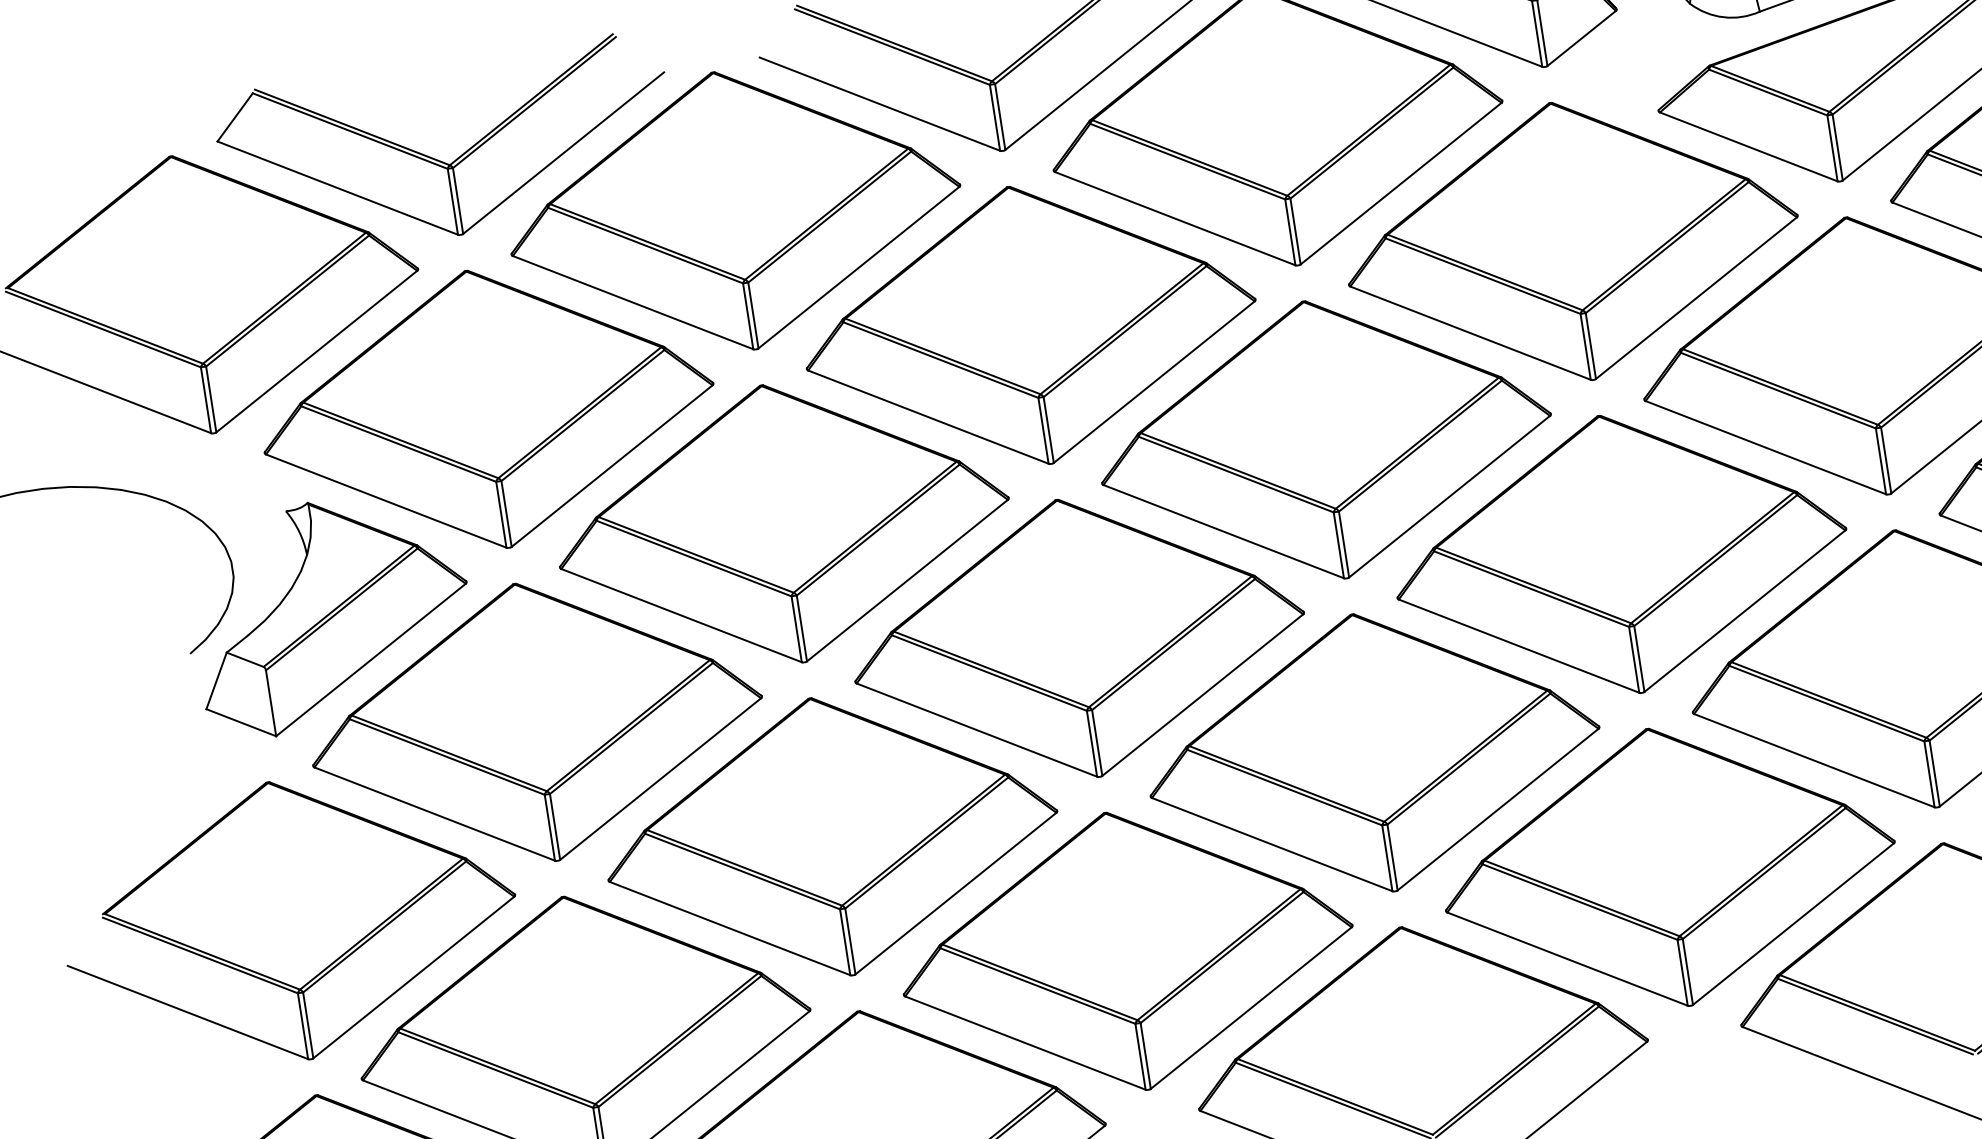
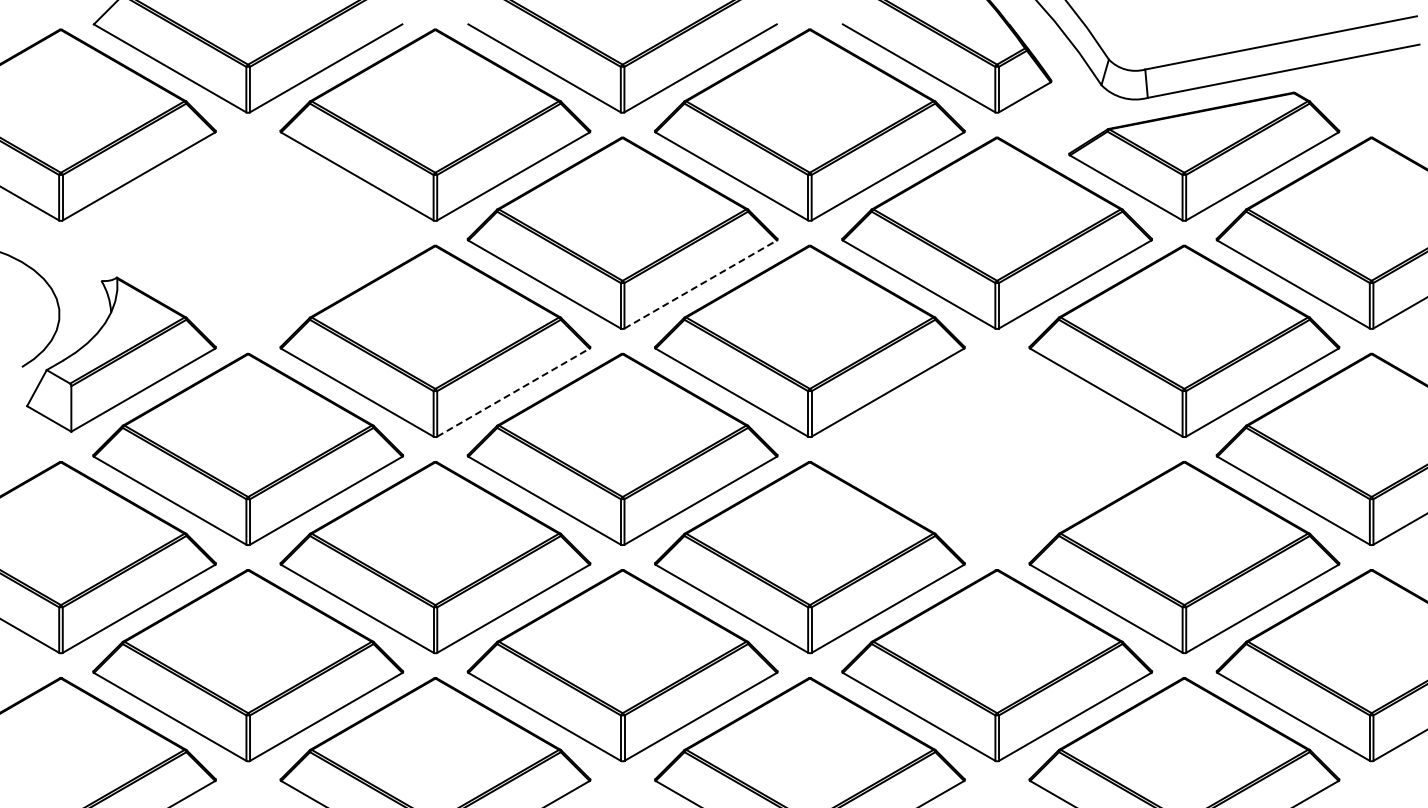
line: (1154, 382) -> (700, 284), solid -> dashed
part: (486, 408) -> (247, 232), removed
part: (1619, 553) -> (996, 448), removed
line: (907, 580) -> (513, 392), solid -> dashed

